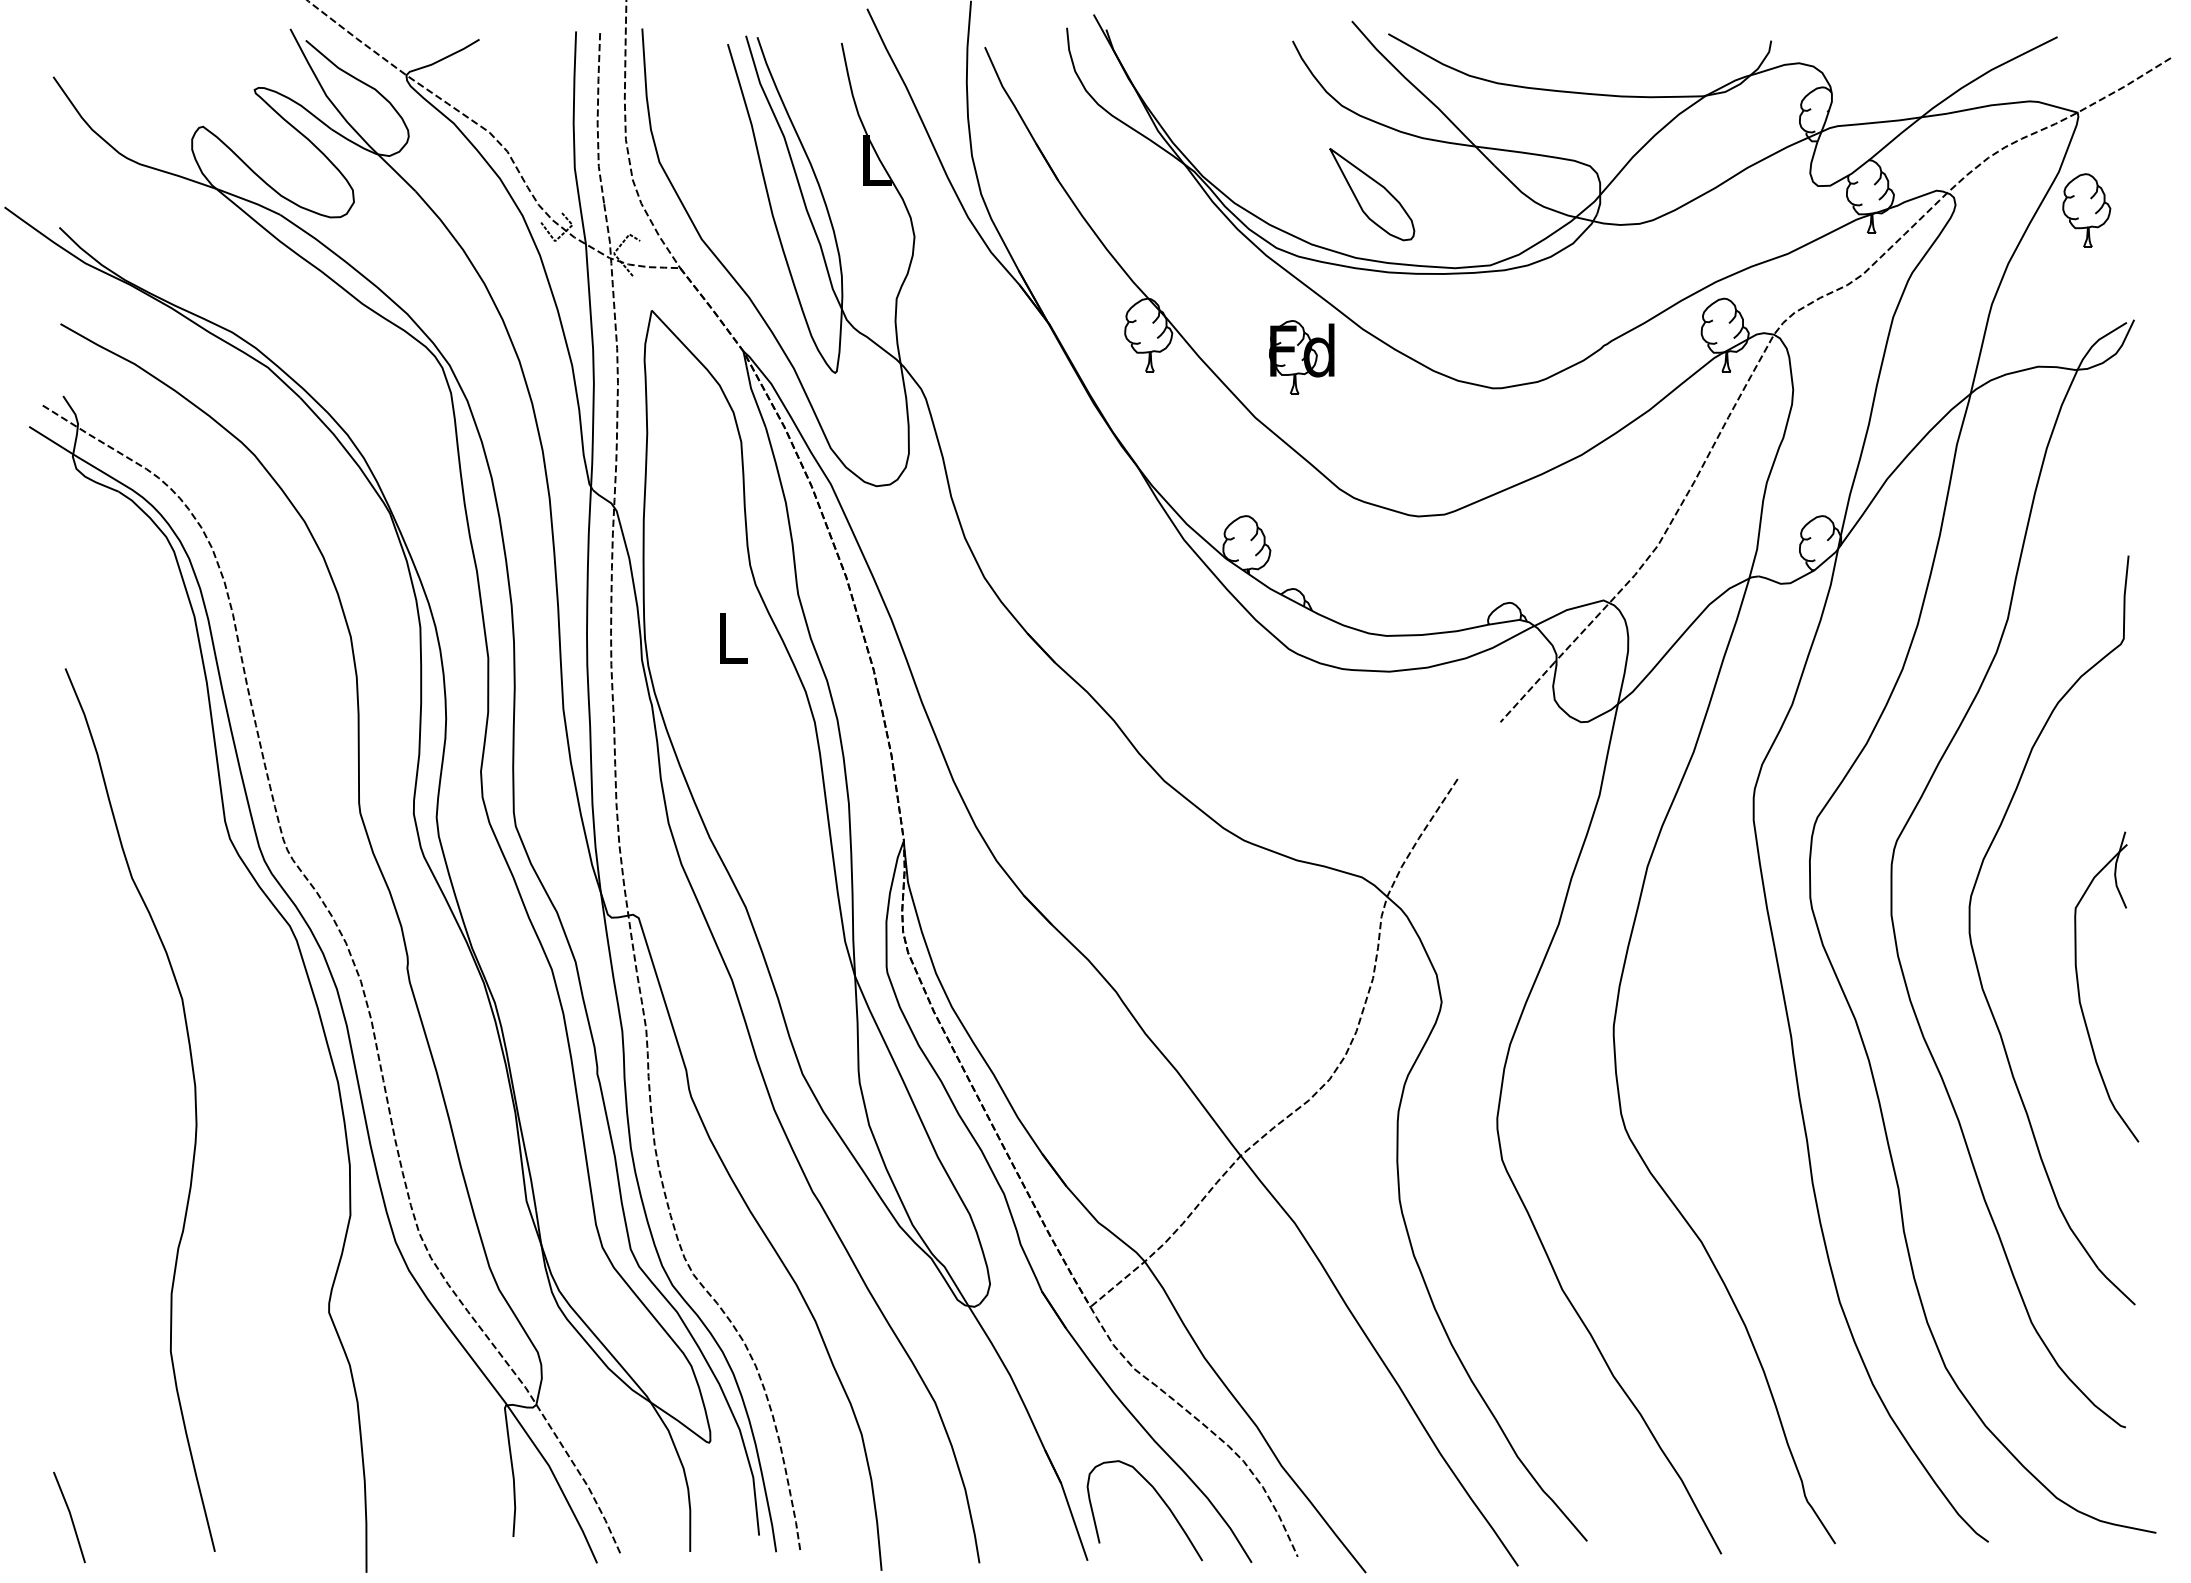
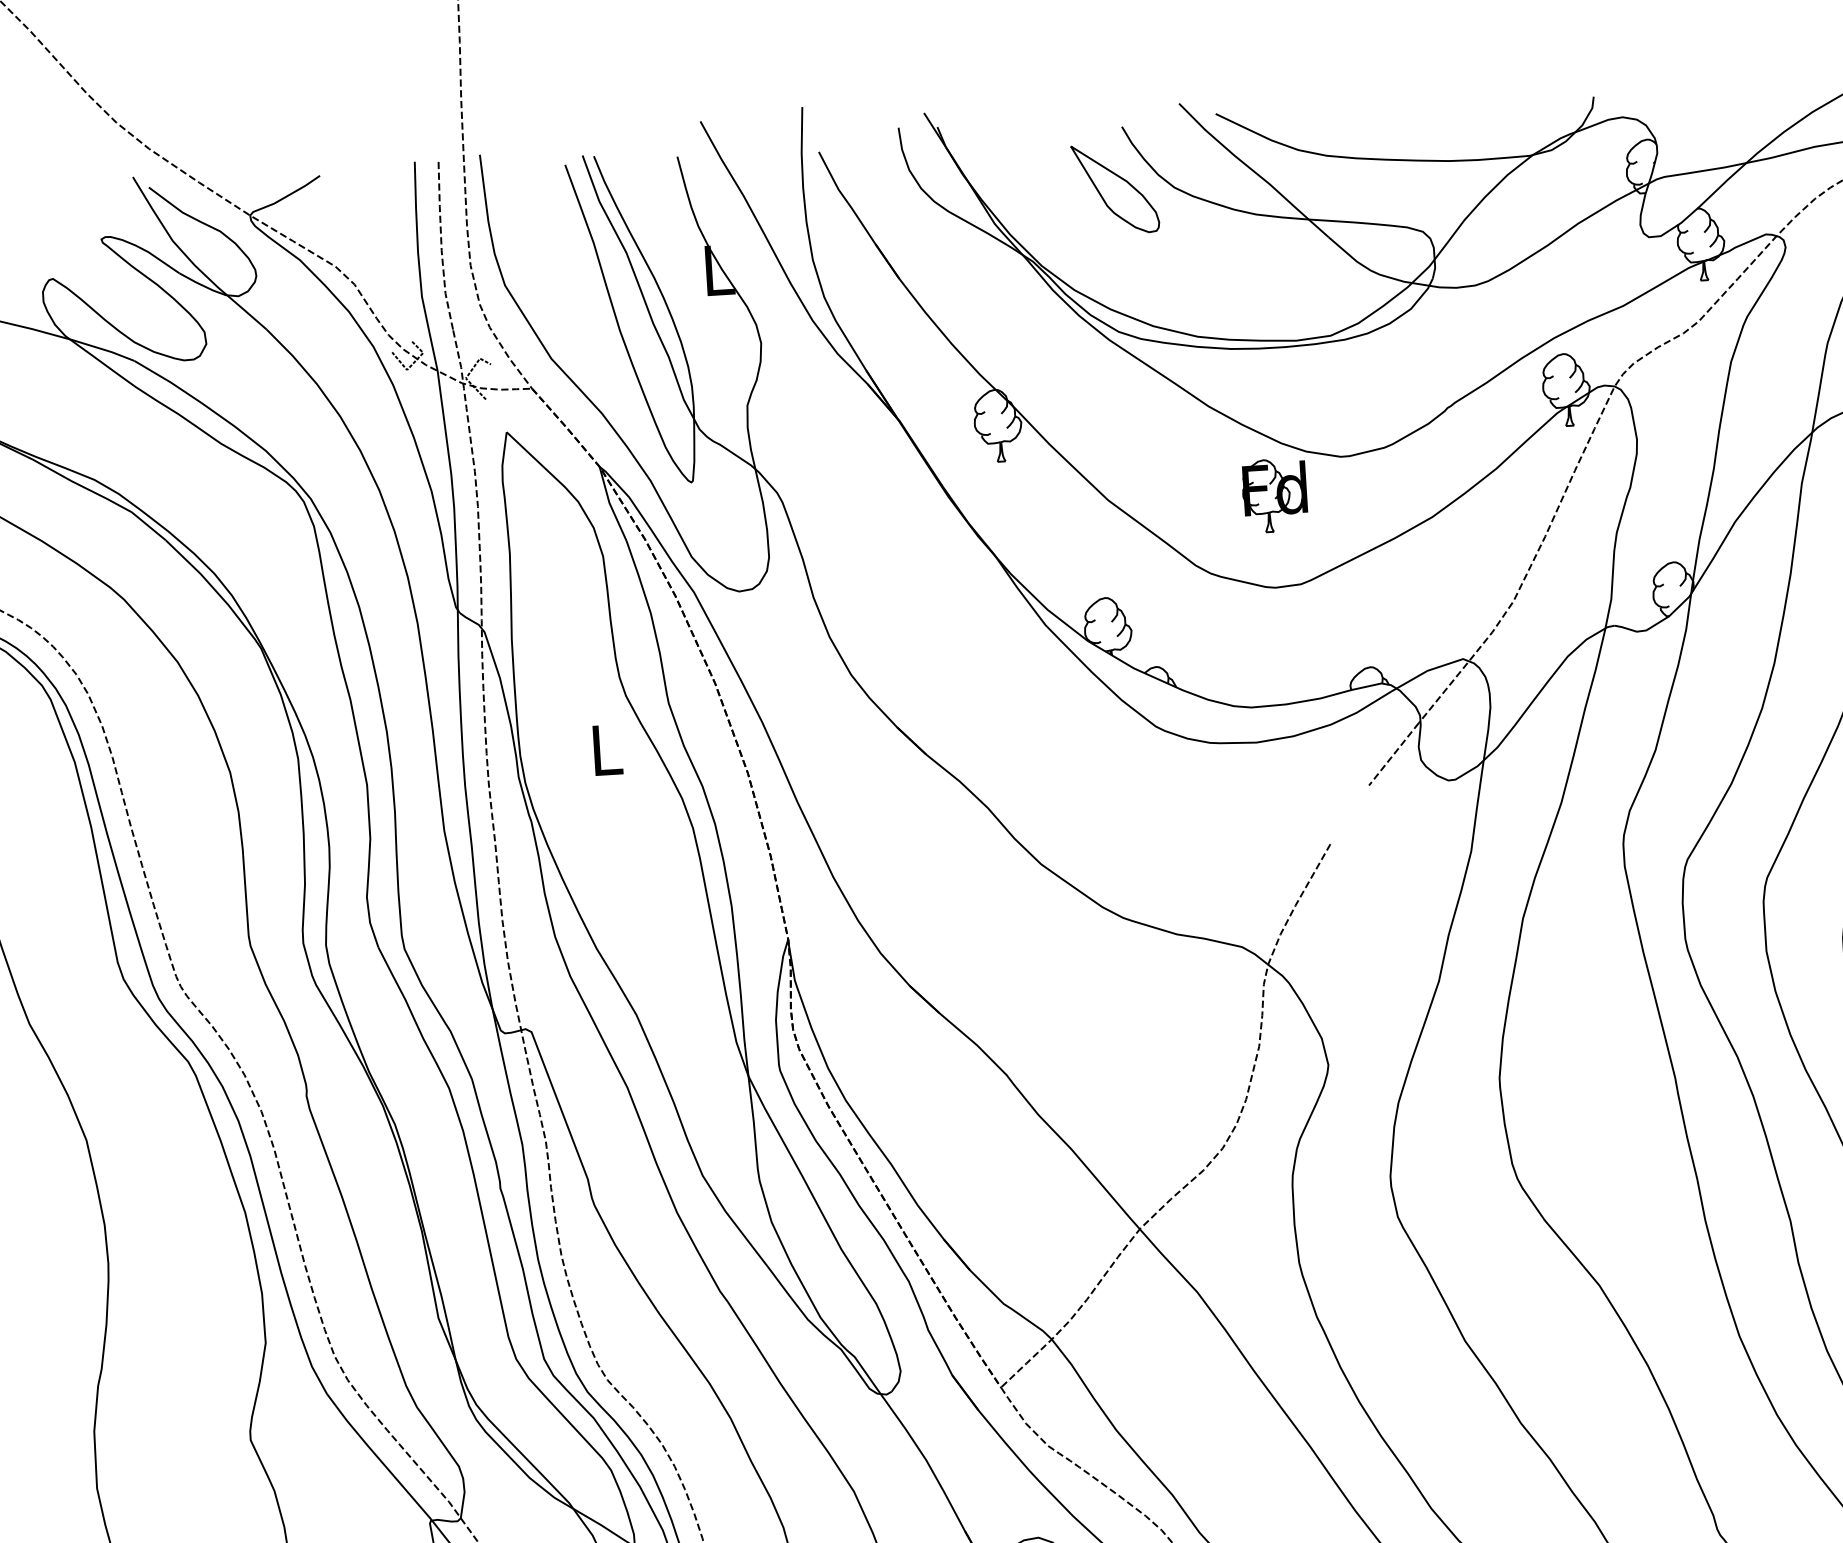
part: (1372, 194) -> (1115, 189), moved
part: (1301, 357) -> (1274, 495), moved

